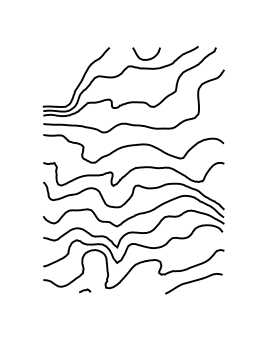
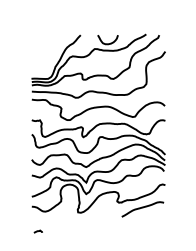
curve: (85, 290) -> (38, 231), moved

